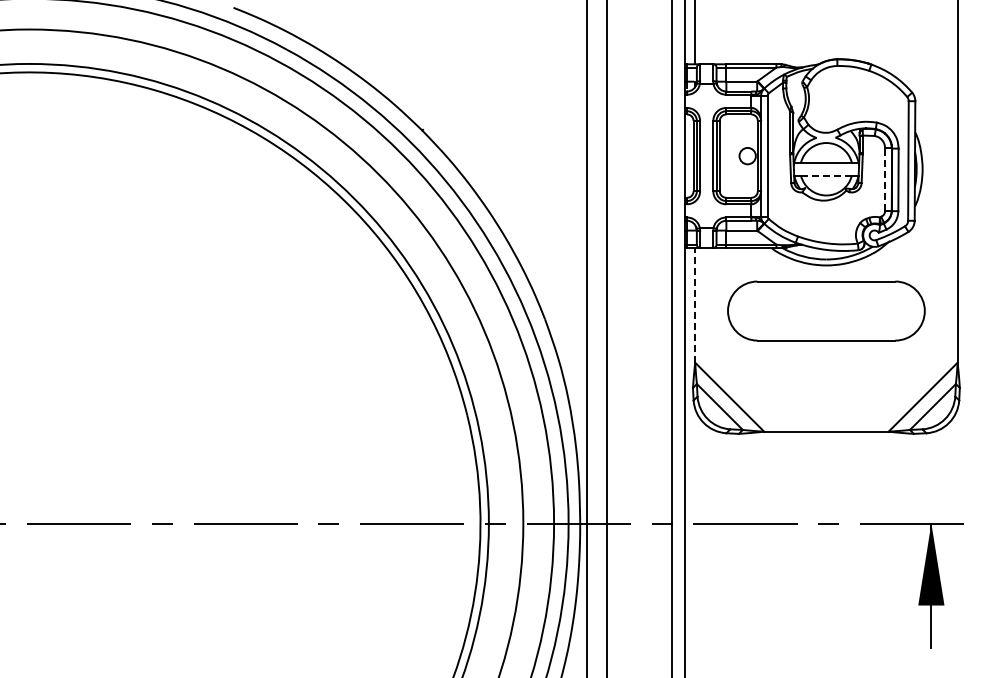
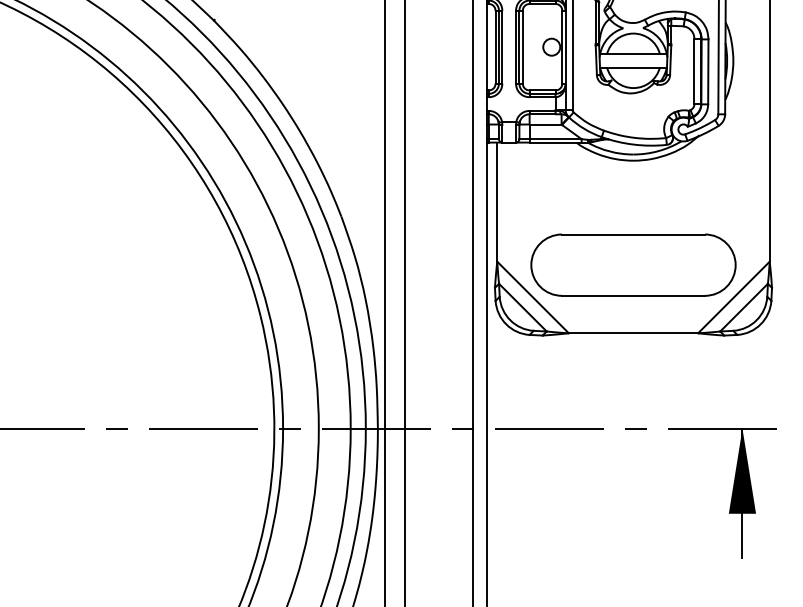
line: (825, 175) -> (632, 67), dashed -> solid
line: (885, 179) -> (694, 71), dashed -> solid
line: (695, 304) -> (497, 201), dashed -> solid
part: (826, 310) -> (633, 264), moved

